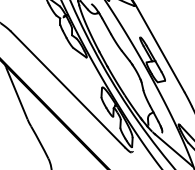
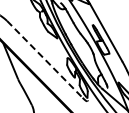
line: (67, 89) -> (44, 59), solid -> dashed

